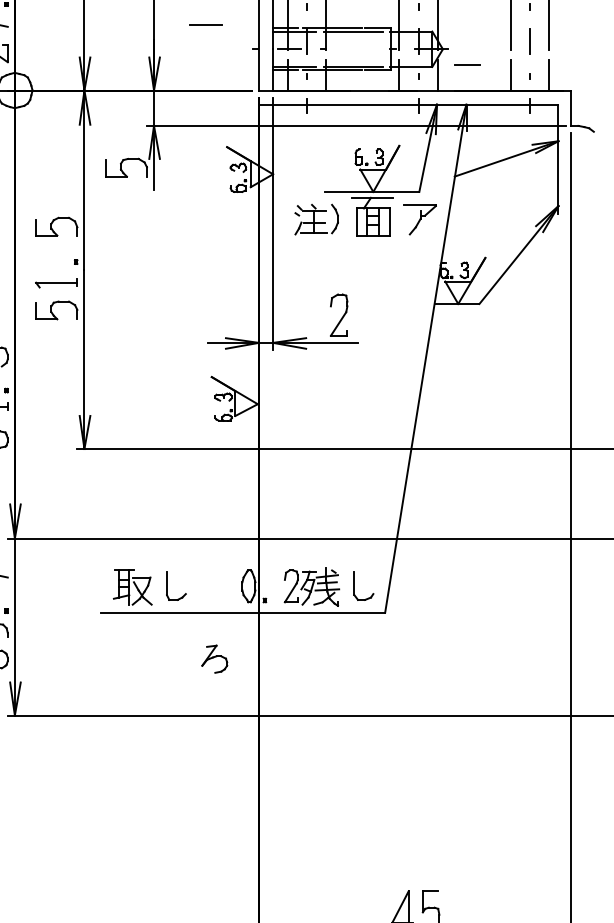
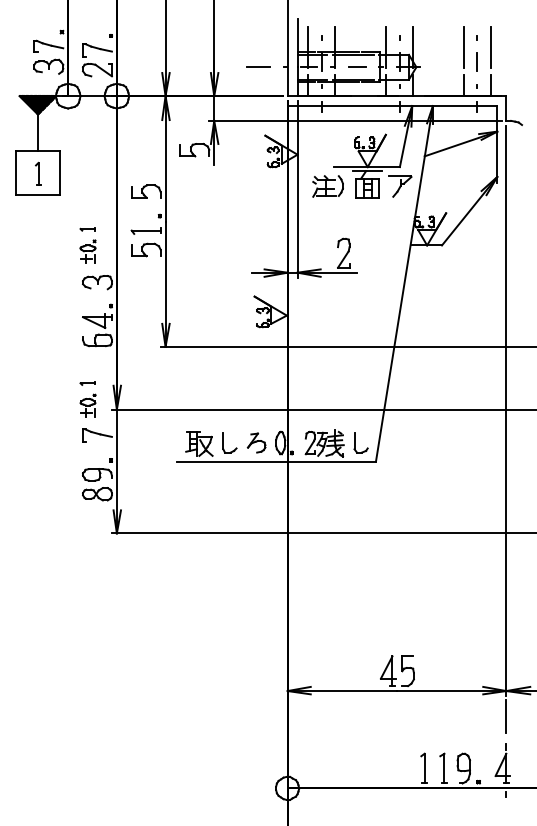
line: (205, 23) -> (258, 66), moved
line: (467, 63) -> (357, 66), moved
part: (214, 658) -> (256, 442), moved

